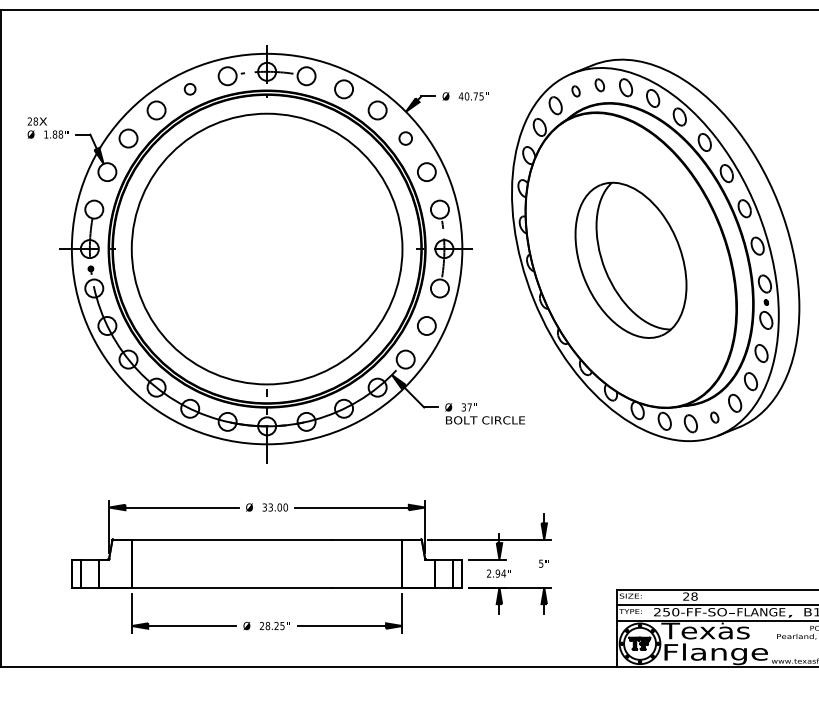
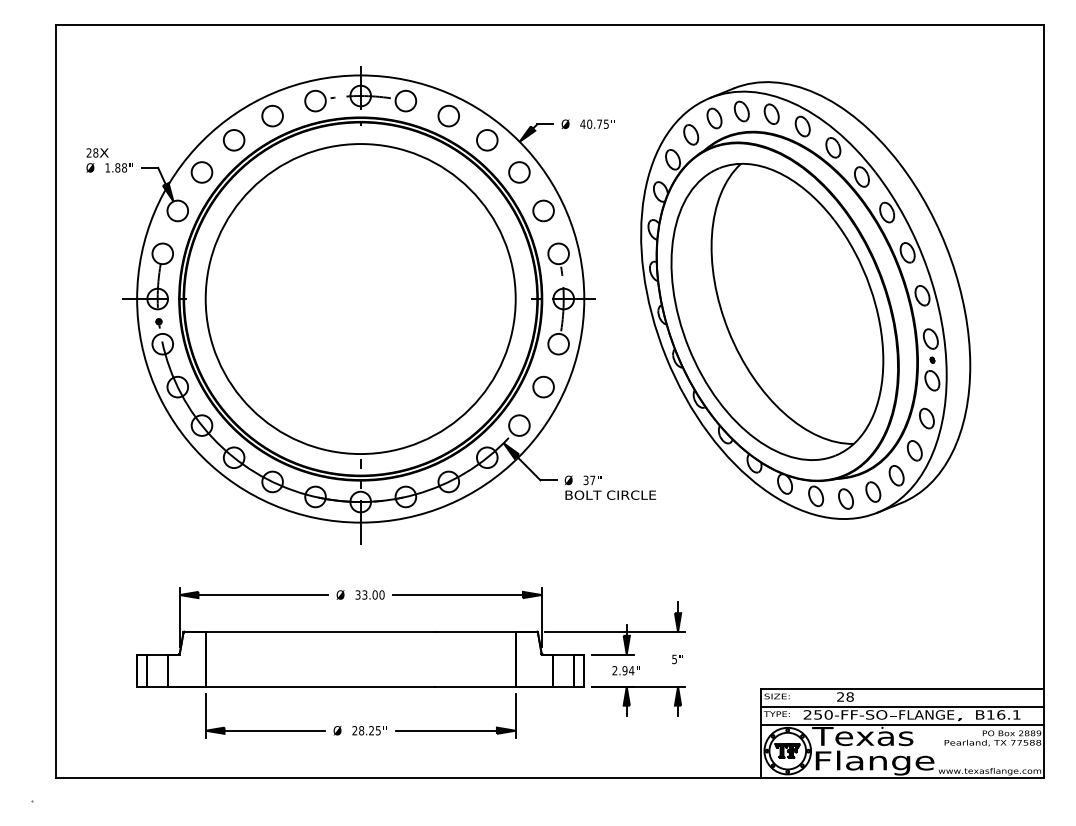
part: (599, 85) -> (741, 111), size x1.43
circle: (190, 88) -> (272, 115), size x1.67
part: (576, 91) -> (714, 118), size x1.67
circle: (405, 138) -> (519, 172), size x1.43
part: (631, 259) -> (777, 311), size x1.67
part: (714, 417) -> (873, 491), size x1.67

